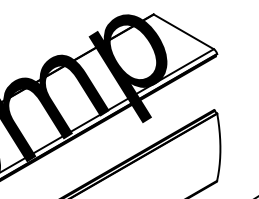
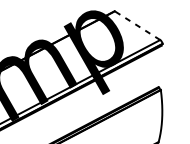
line: (183, 31) -> (137, 25), solid -> dashed

